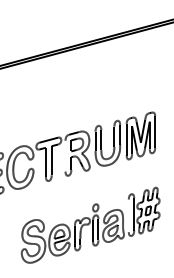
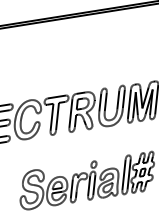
line: (65, 155) -> (70, 112), added
line: (128, 215) -> (123, 174), added

